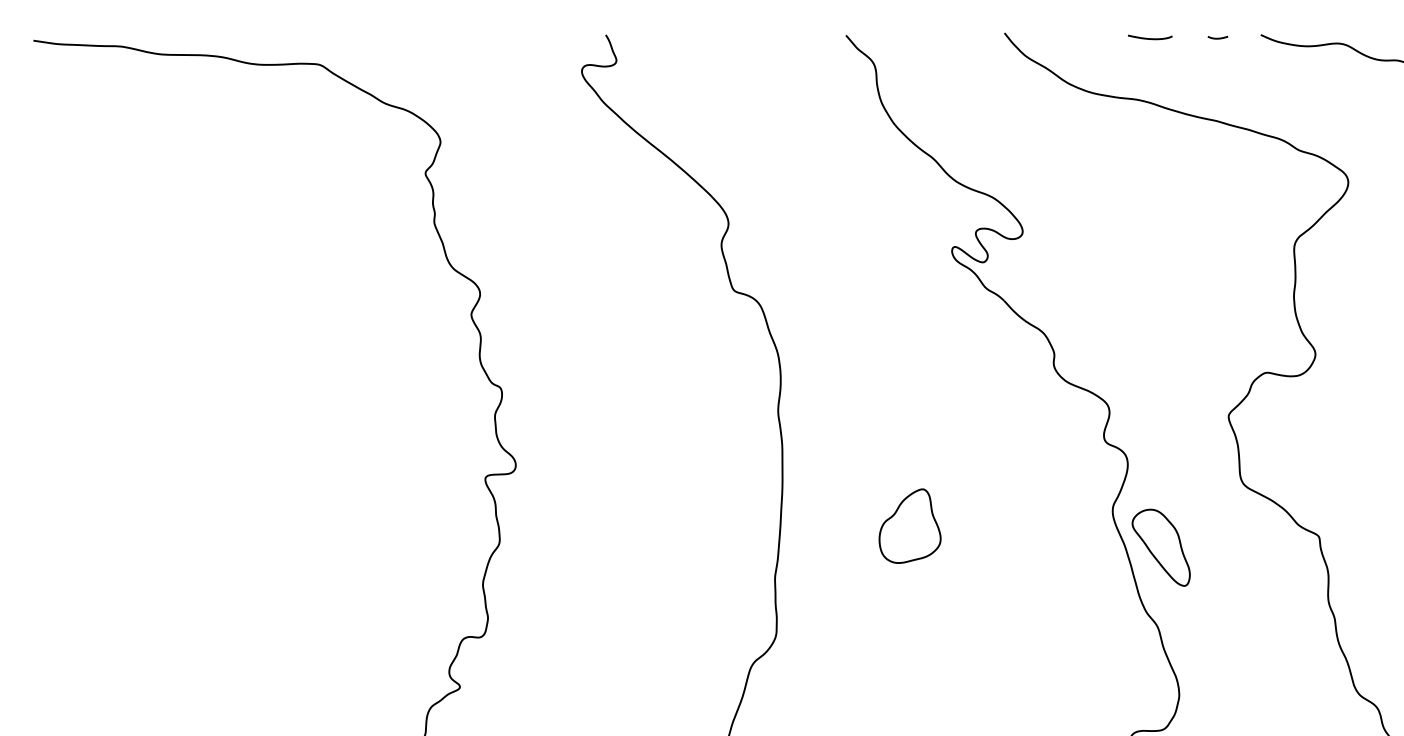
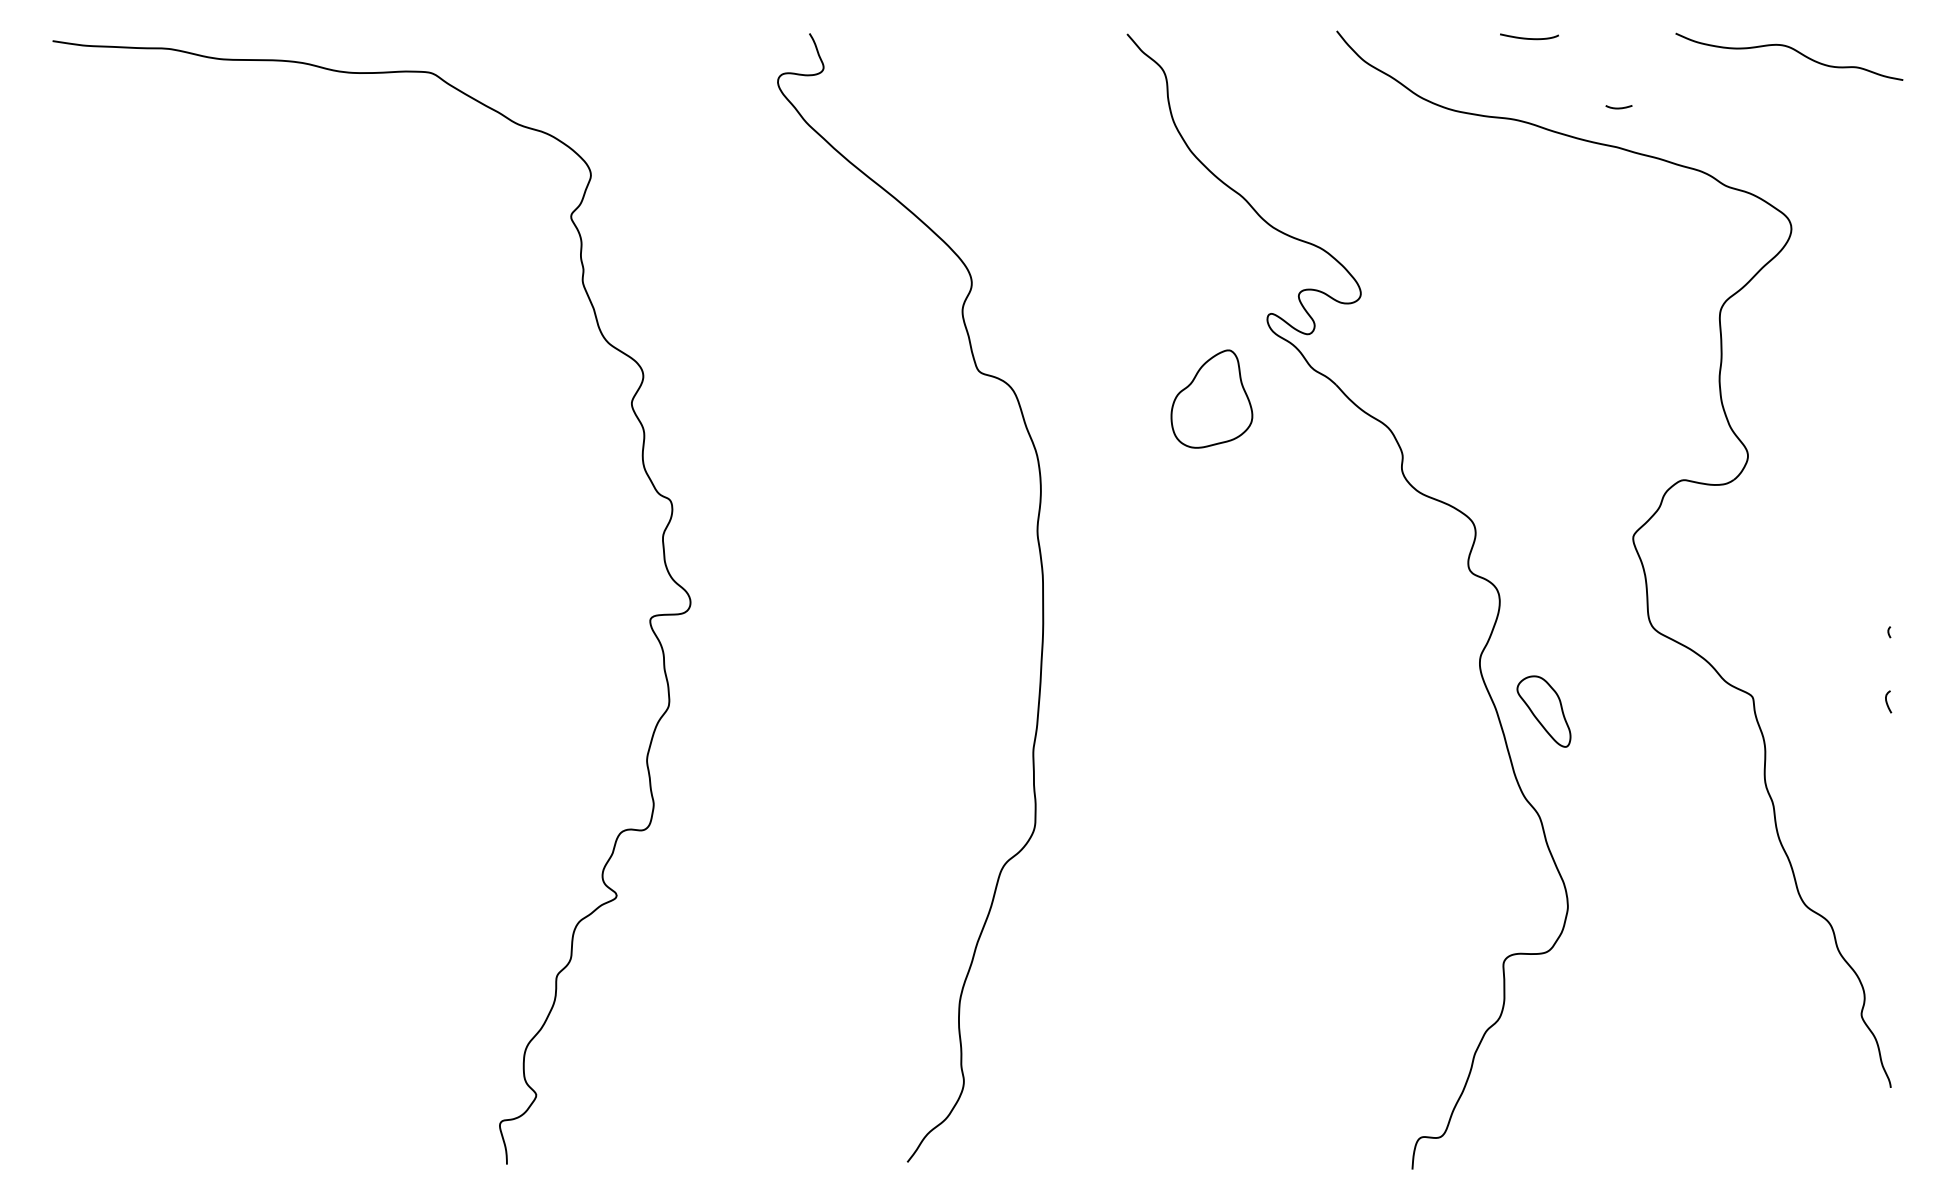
curve: (1217, 37) -> (1618, 107), moved
part: (909, 525) -> (1211, 398), moved
part: (1160, 547) -> (1543, 711), size x0.7

